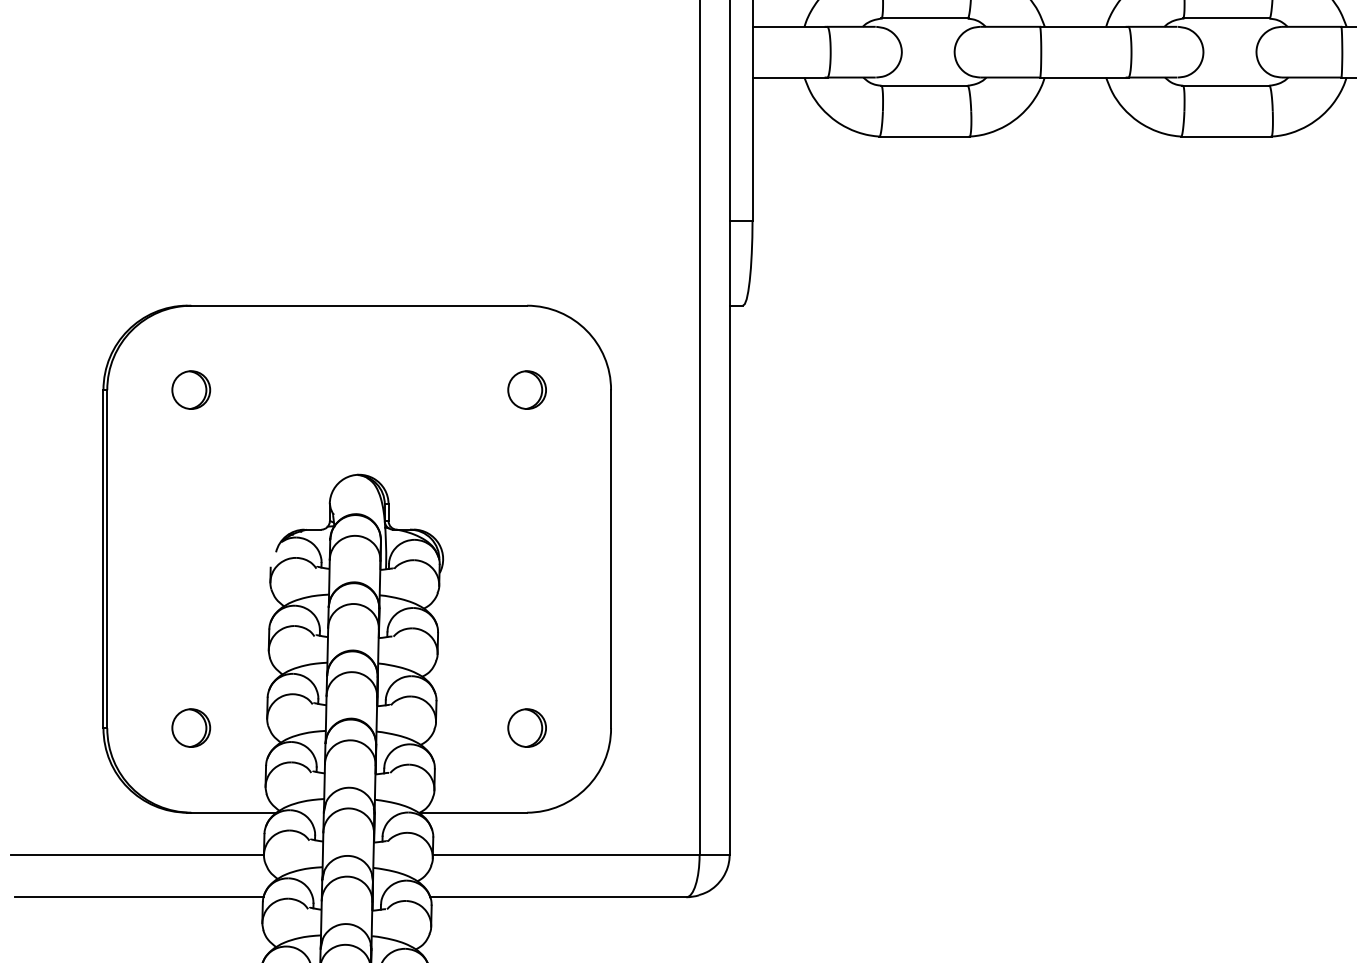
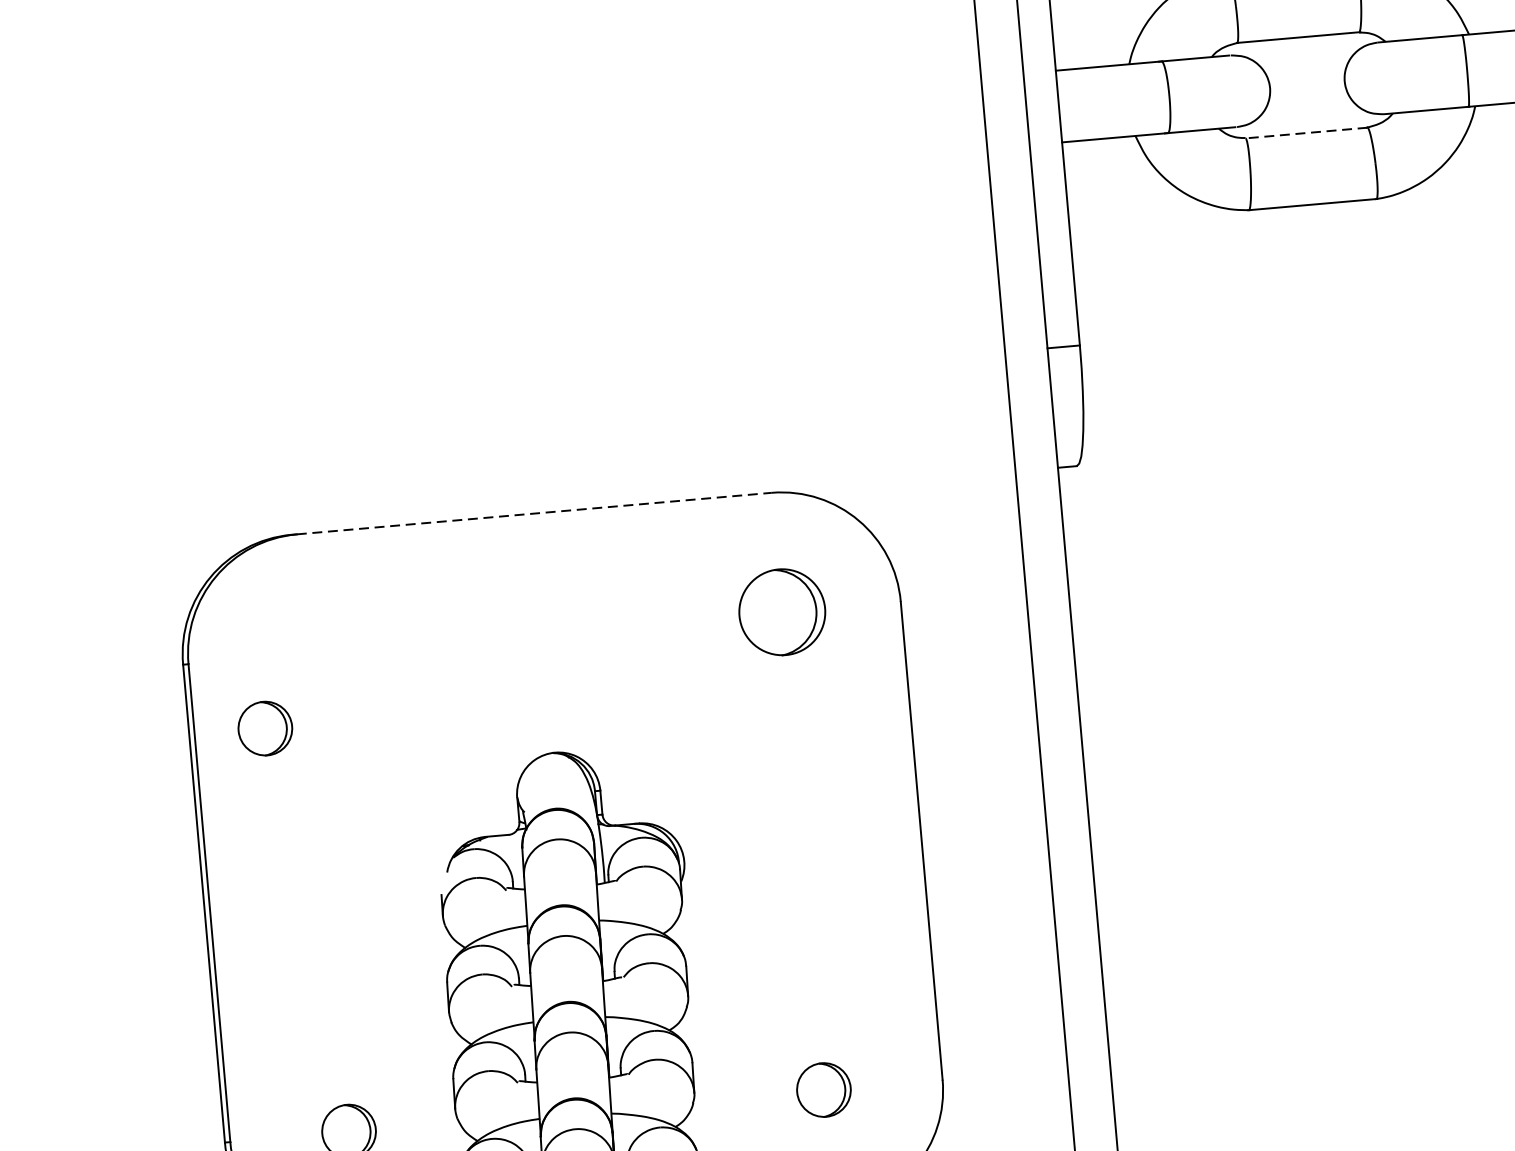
line: (924, 85) -> (1306, 132), solid -> dashed
line: (359, 305) -> (534, 513), solid -> dashed
part: (191, 389) -> (265, 727), moved
part: (526, 389) -> (781, 611), size x1.6

